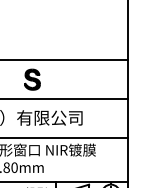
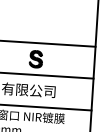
part: (32, 79) -> (36, 59), moved

